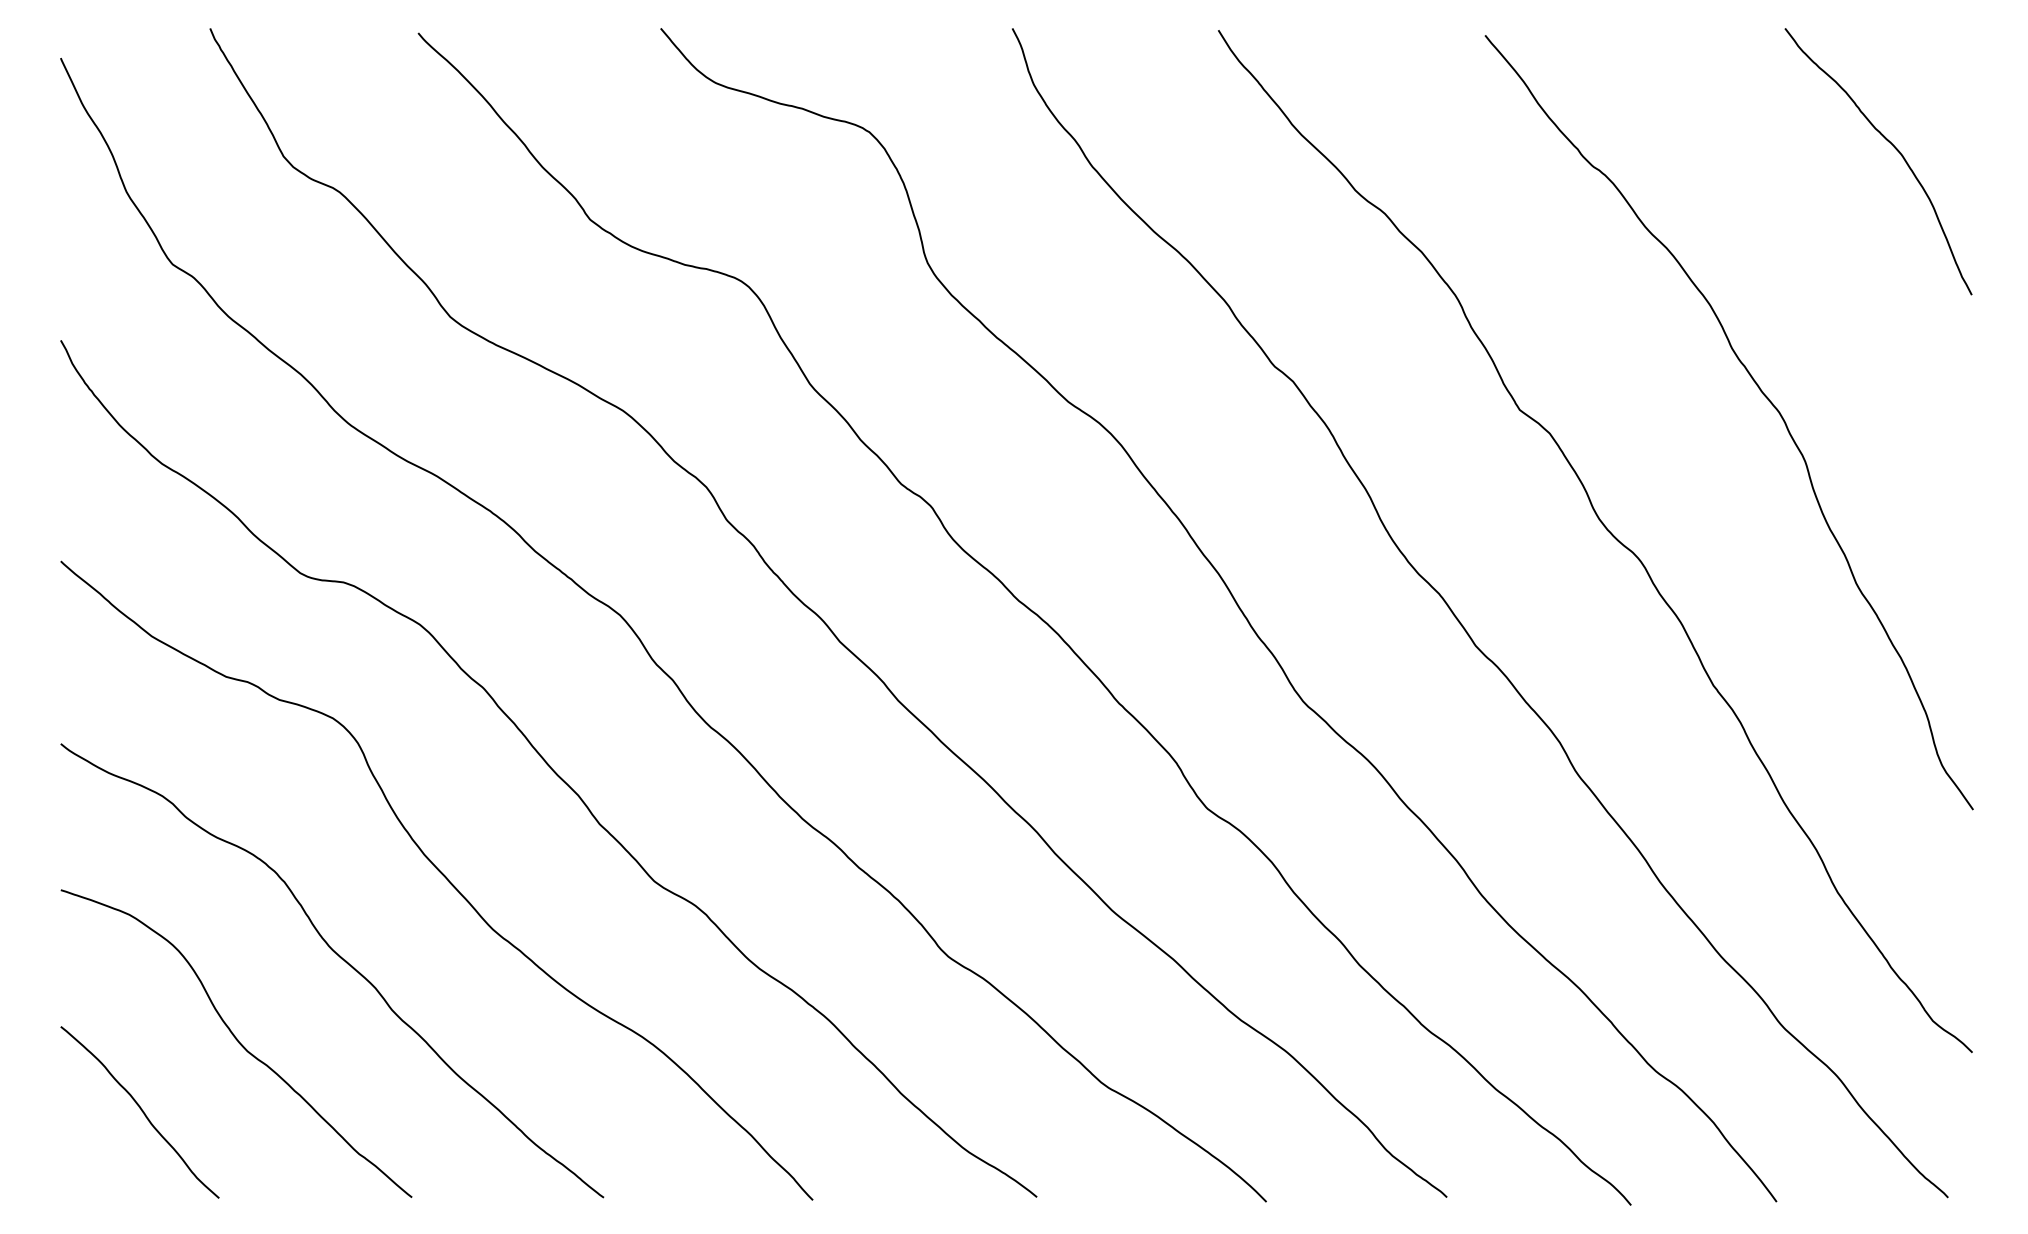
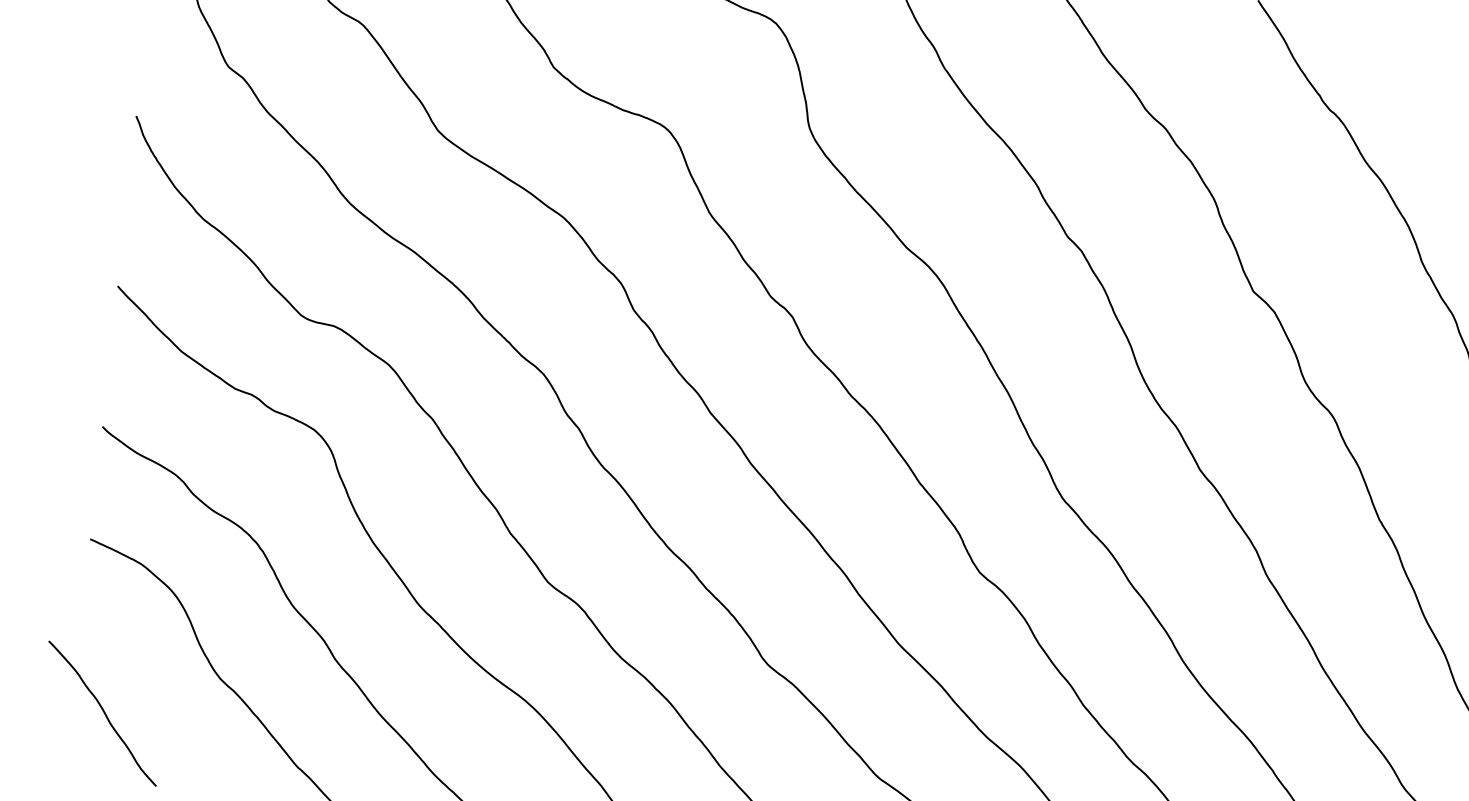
curve: (141, 1111) -> (103, 713), moved

